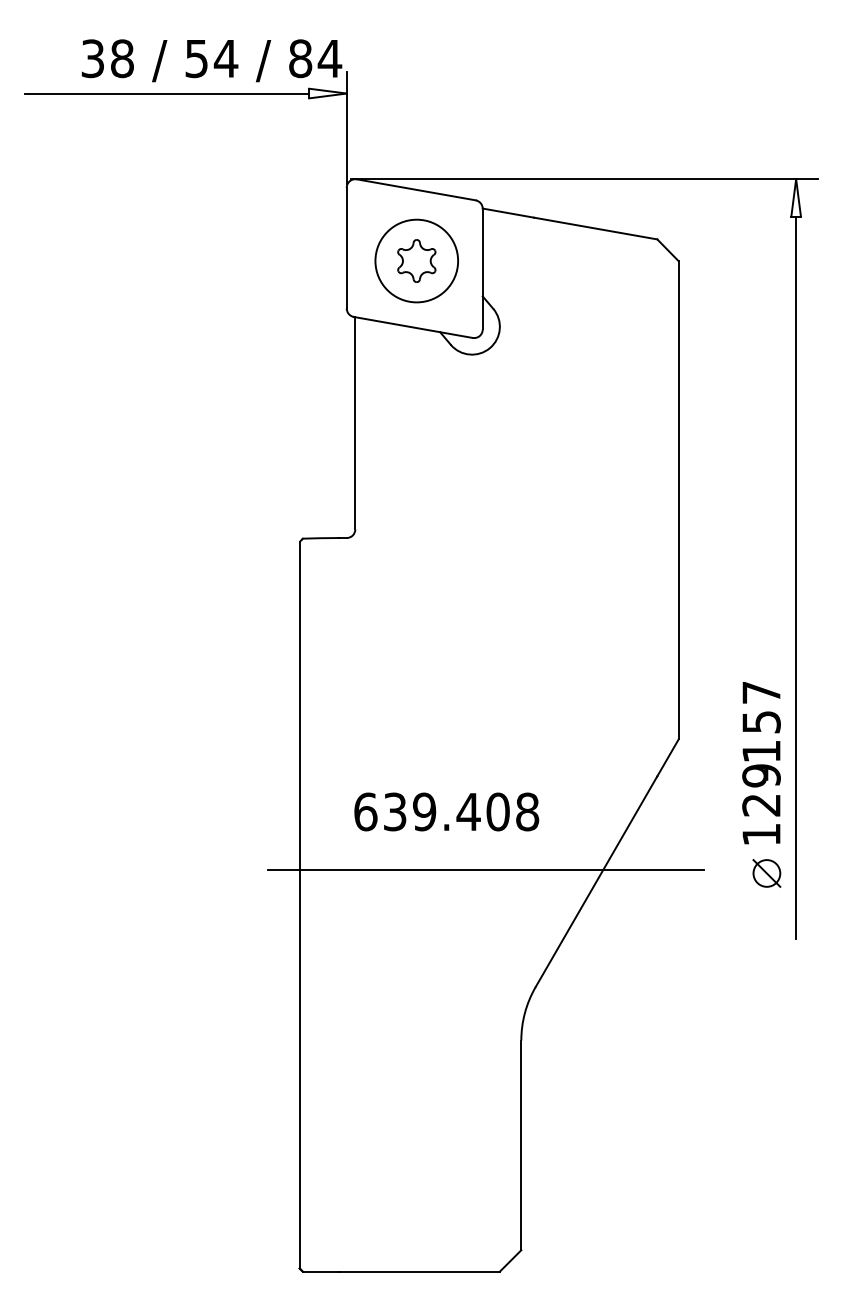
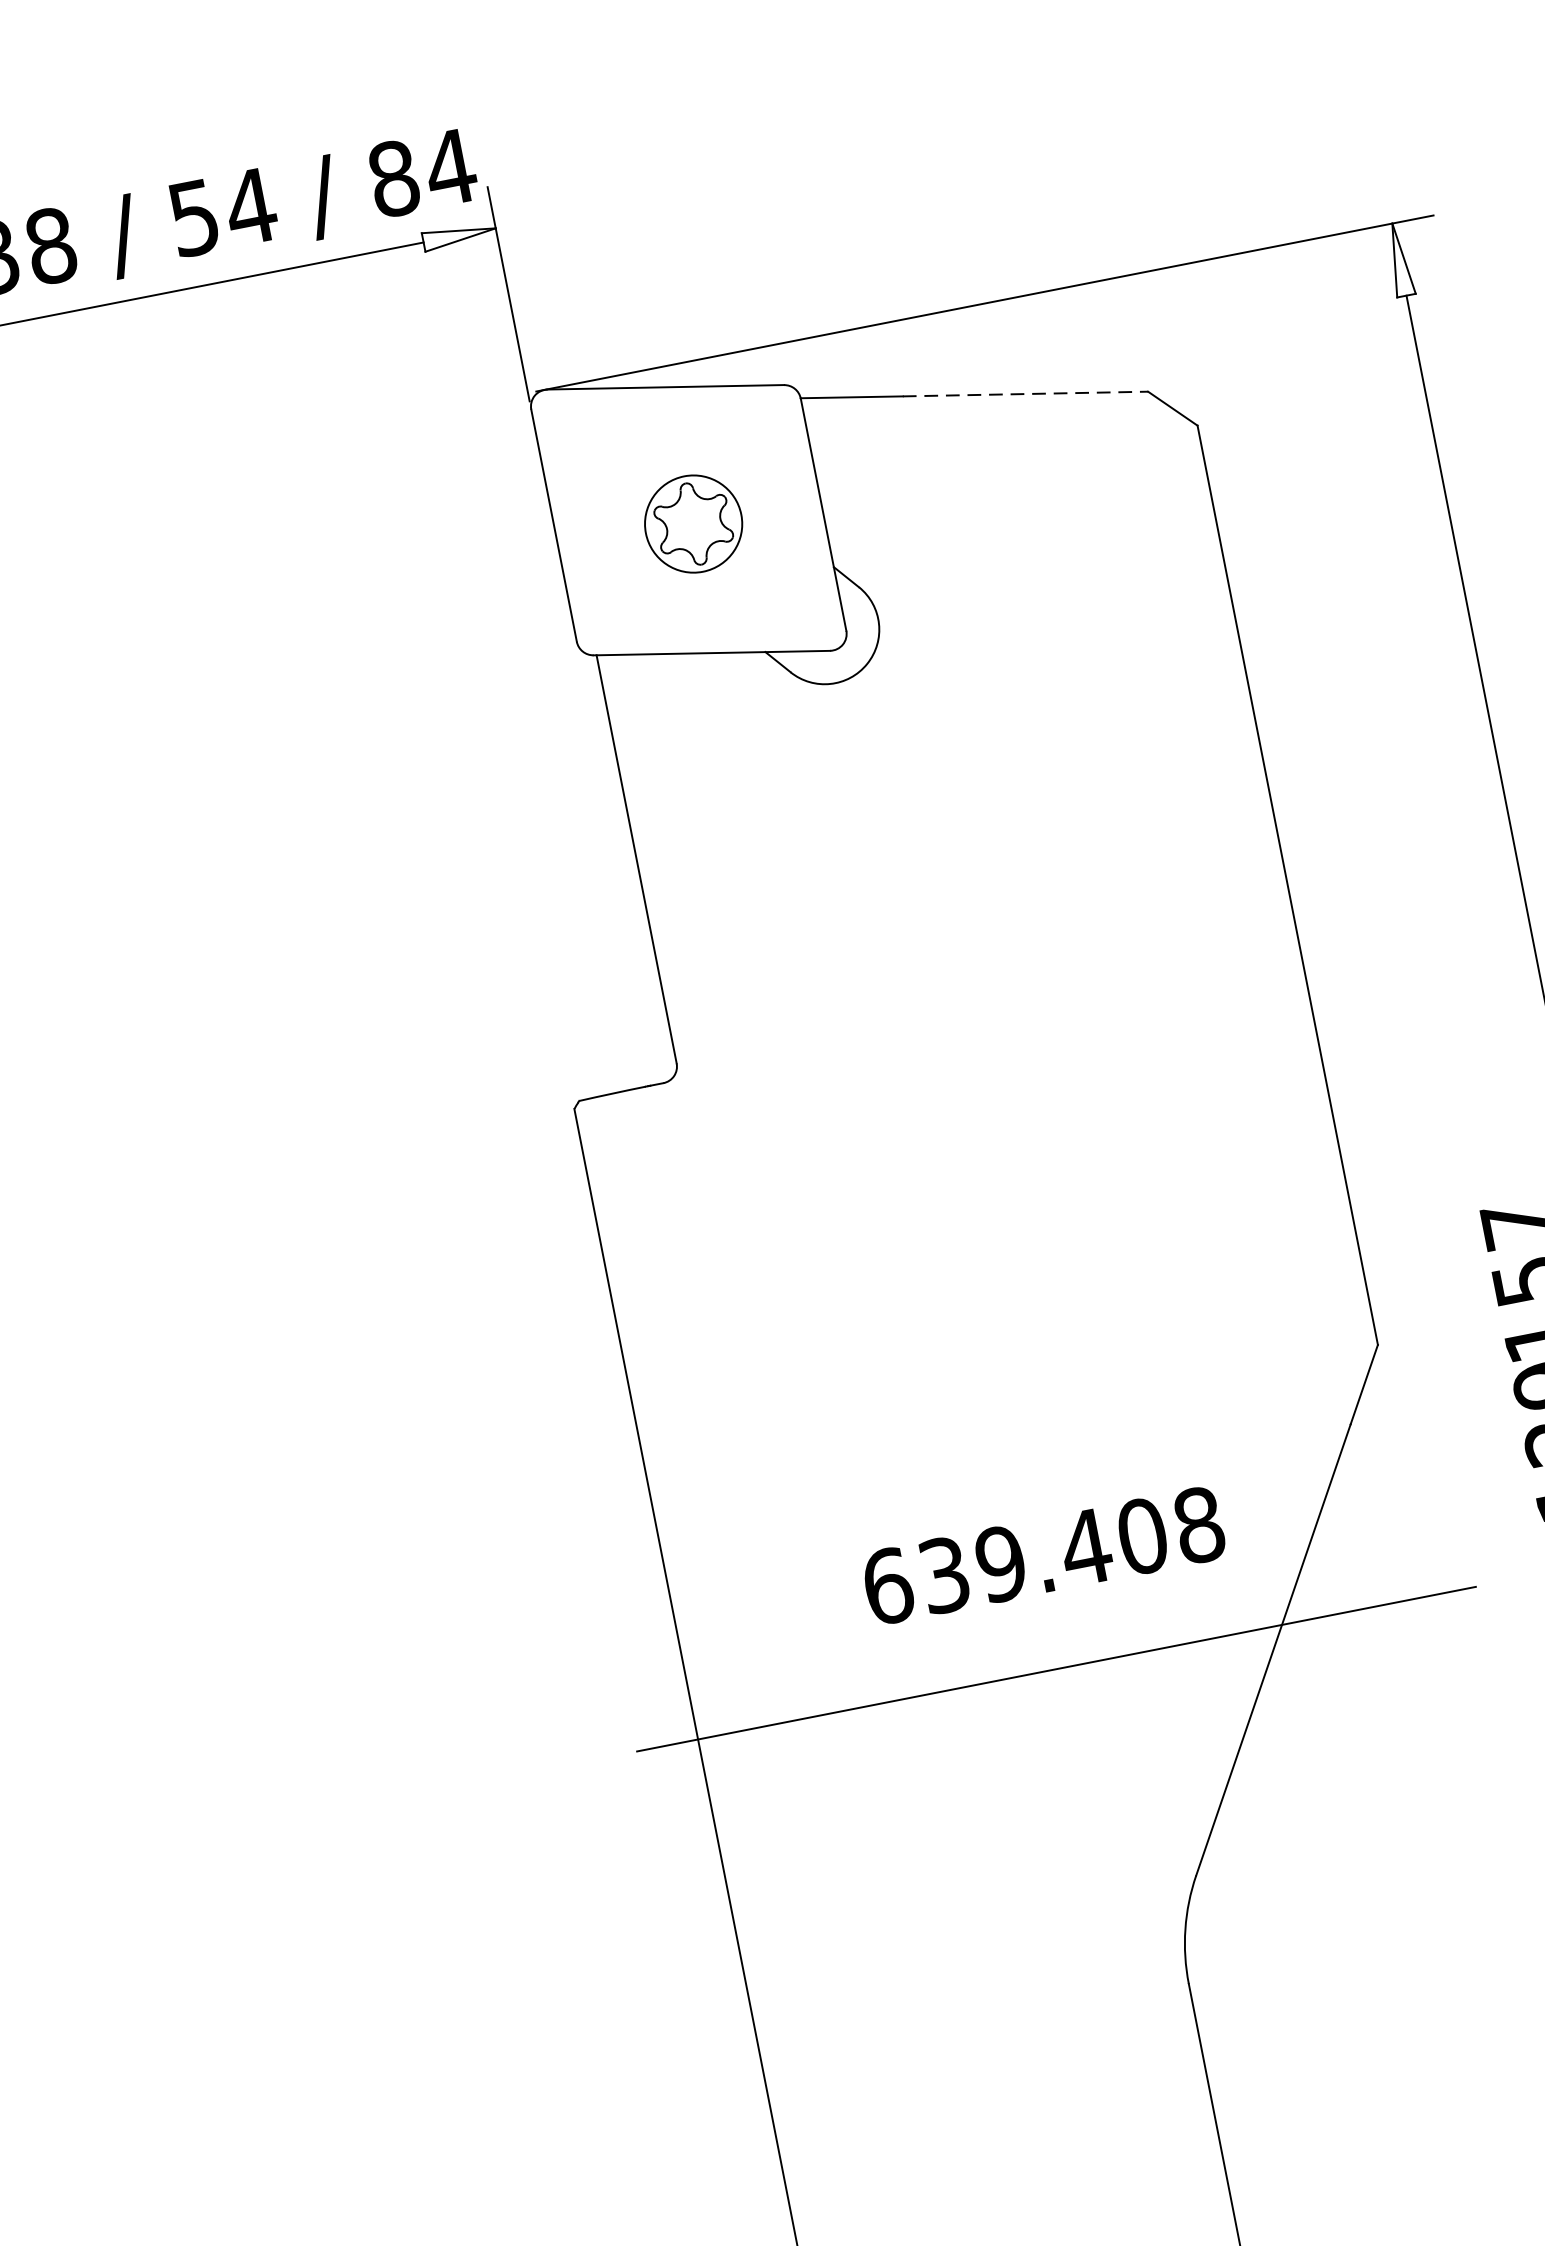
line: (595, 228) -> (1025, 394), solid -> dashed
circle: (416, 260) -> (692, 523), size x0.6
text: (446, 811) -> (1043, 1554), moved

